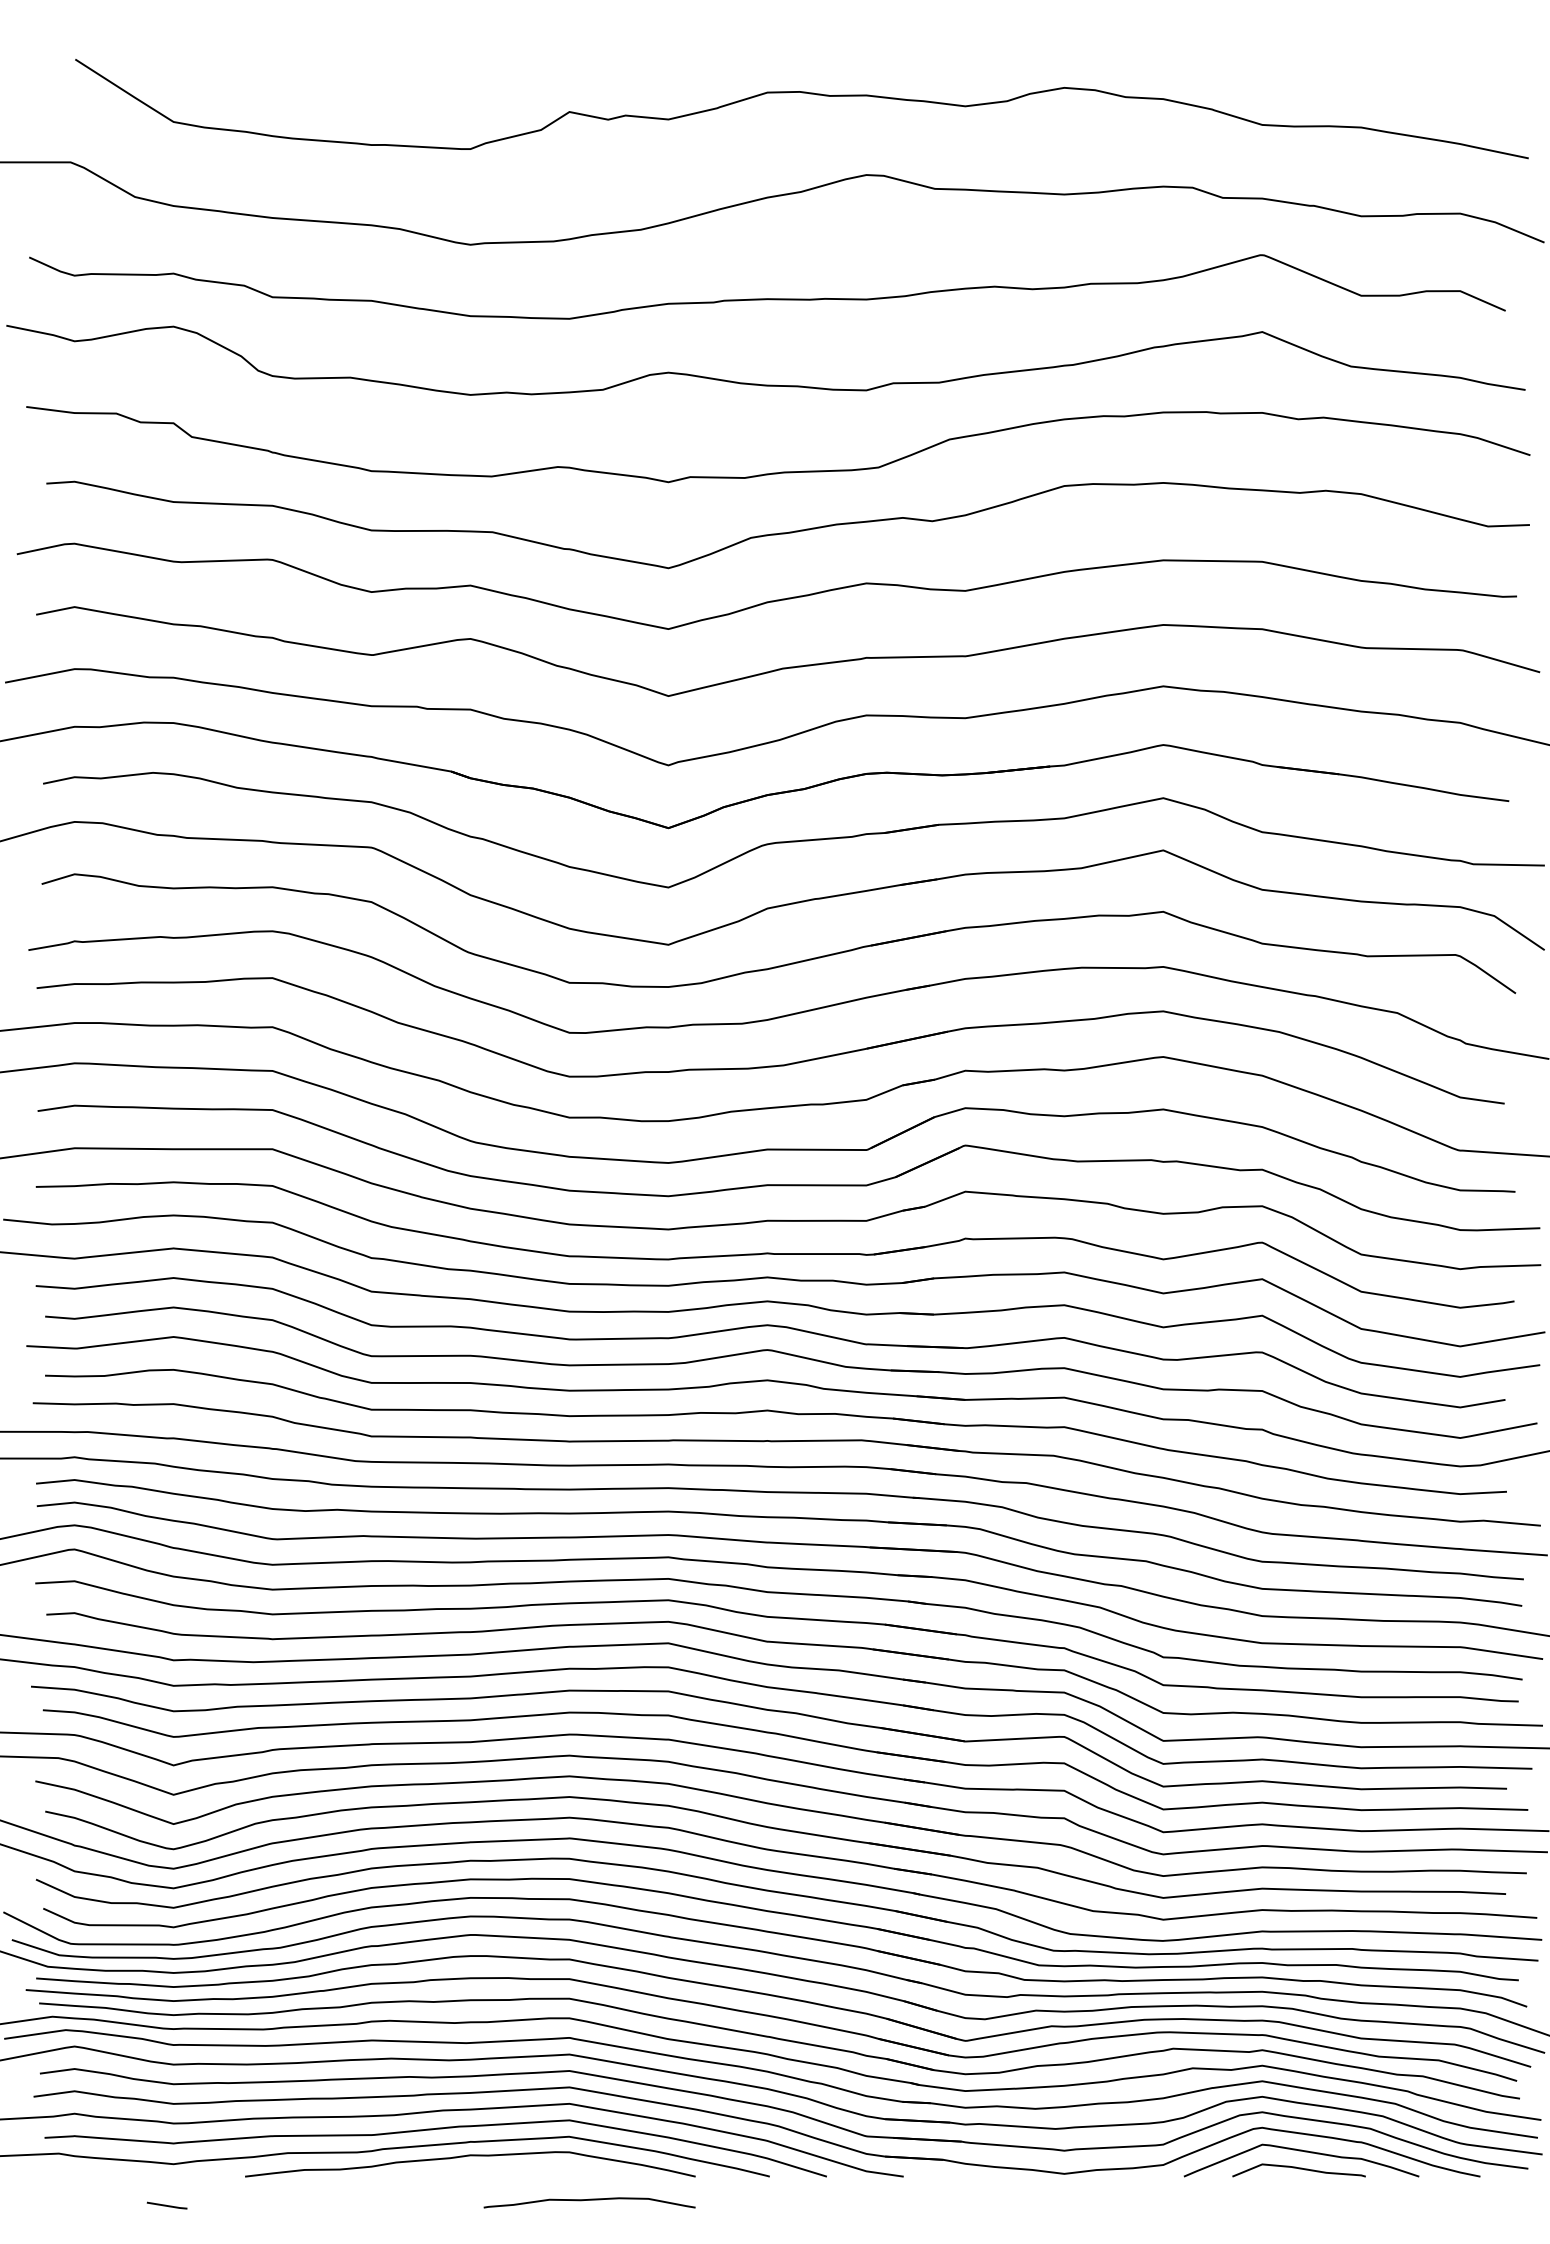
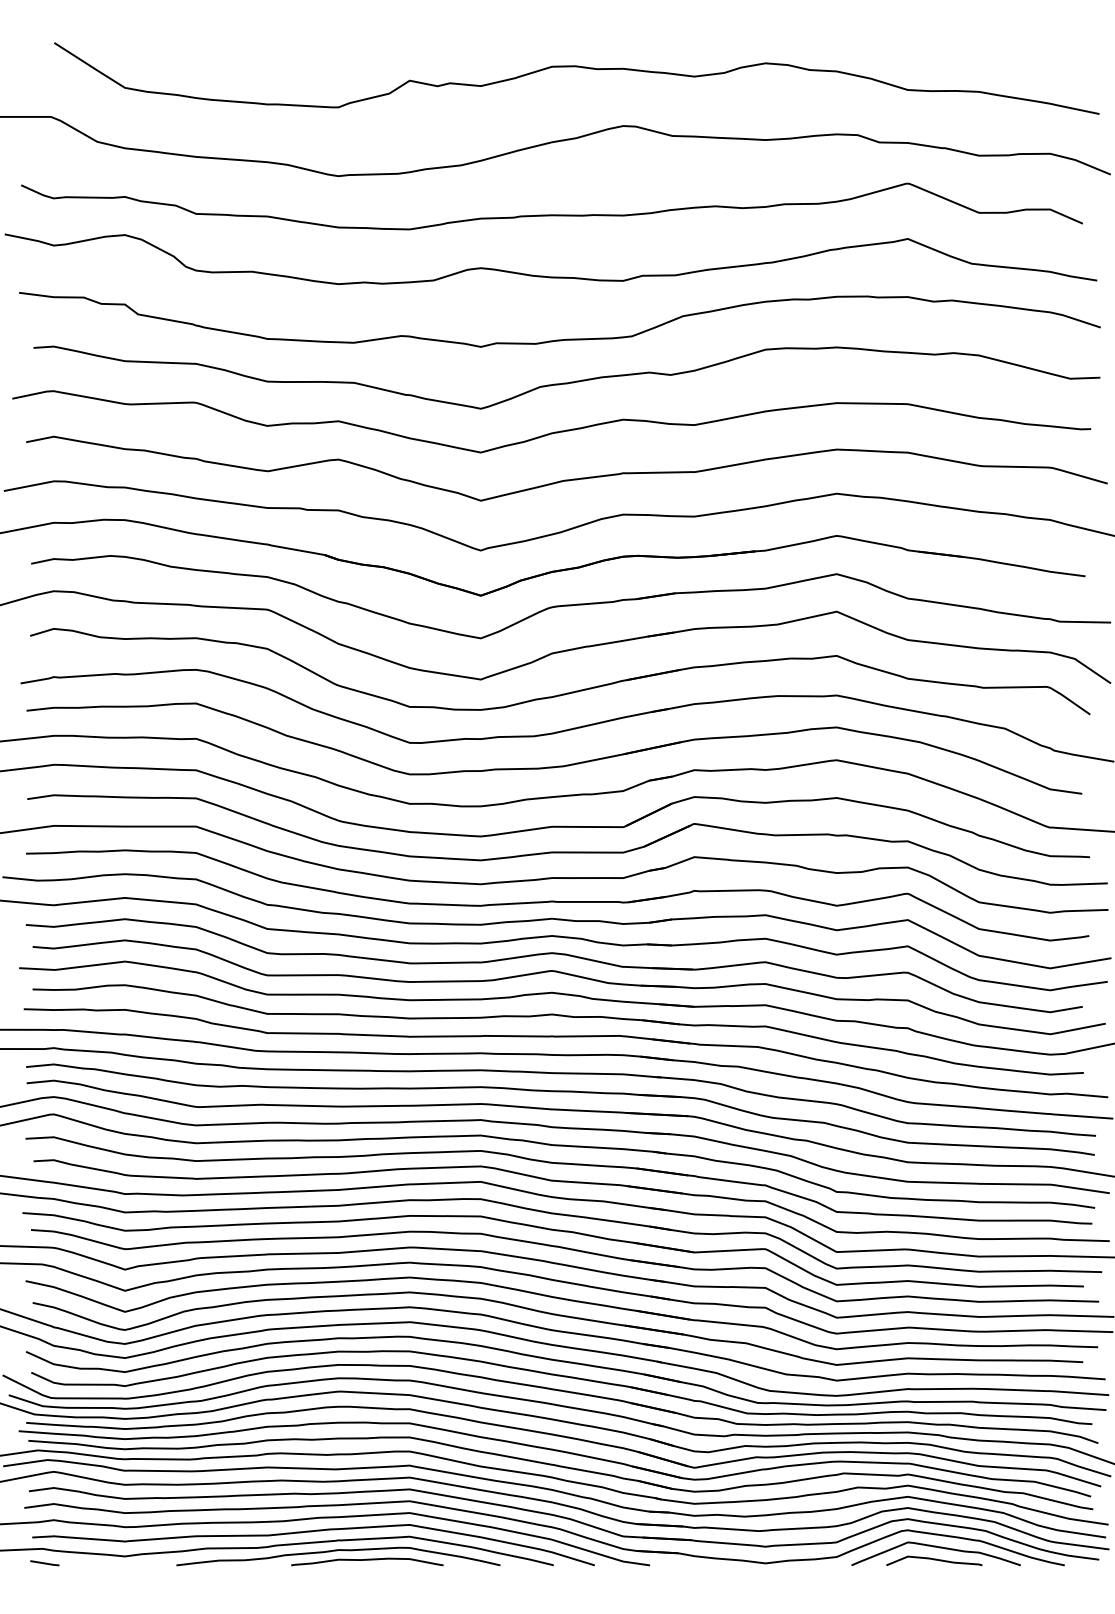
curve: (589, 2200) -> (367, 1560), moved
line: (166, 2205) -> (44, 1563), moved

